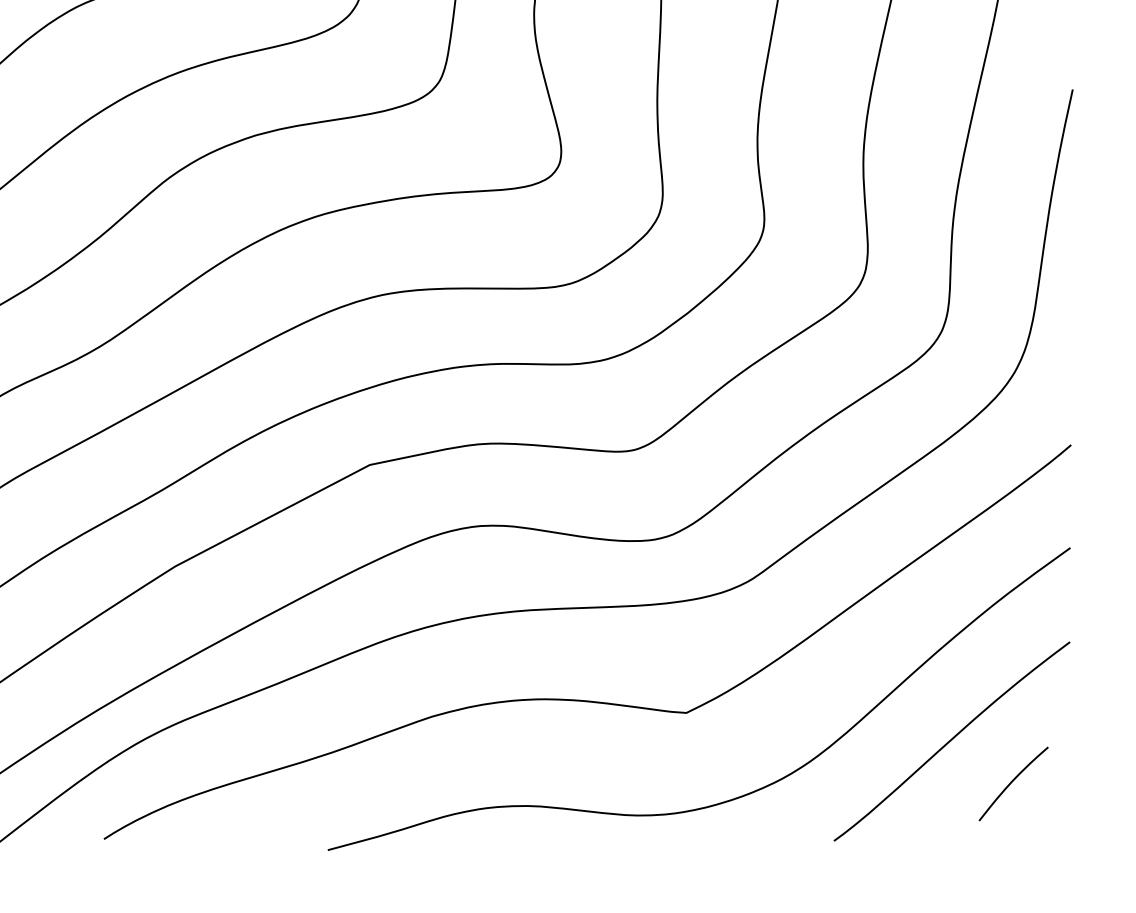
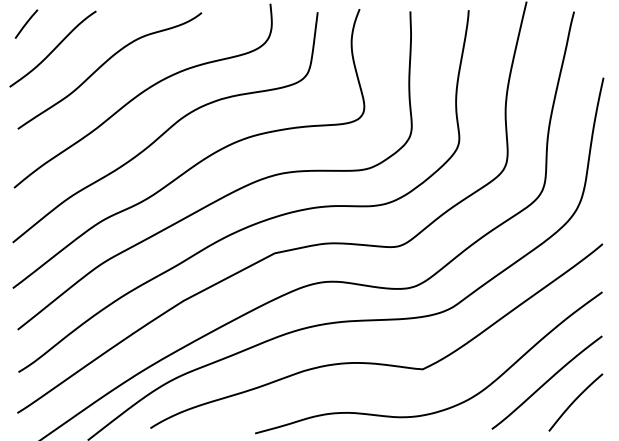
part: (1012, 783) -> (575, 402), size x1.67

